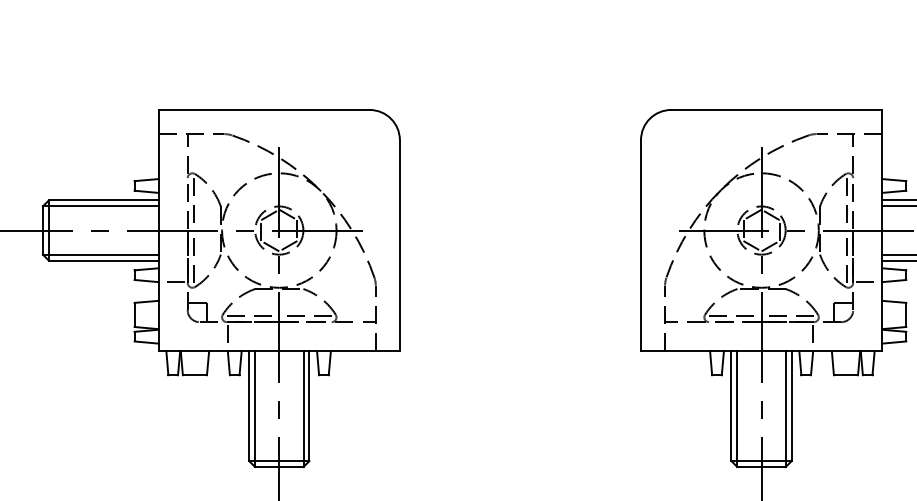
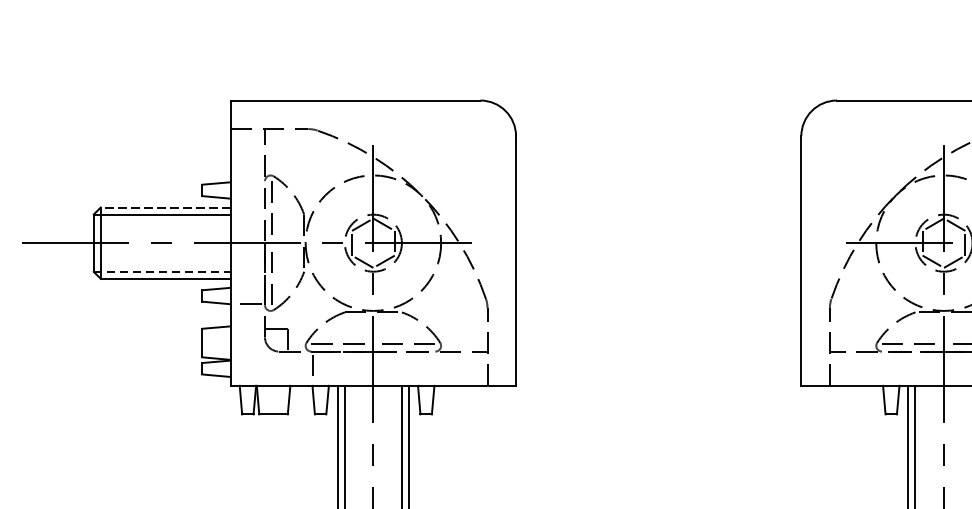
line: (103, 200) -> (165, 207), solid -> dashed
line: (100, 254) -> (161, 271), solid -> dashed

